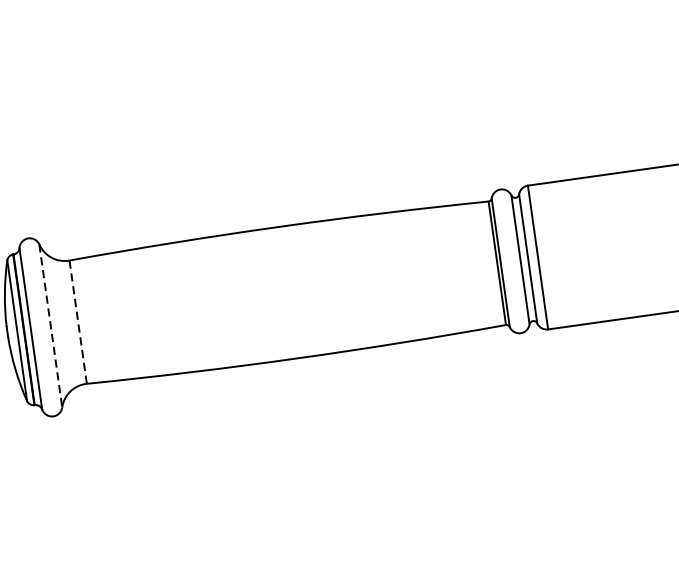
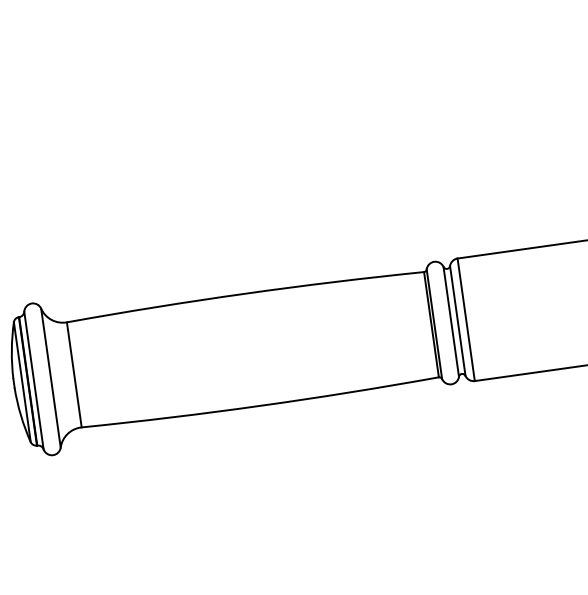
line: (78, 322) -> (74, 375), dashed -> solid
line: (51, 326) -> (51, 378), dashed -> solid

